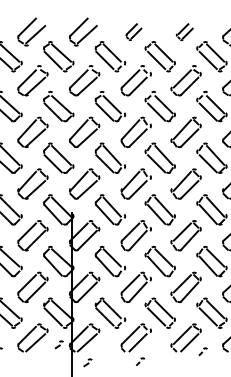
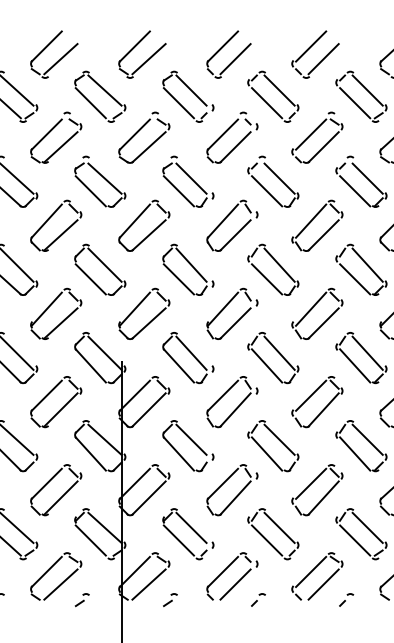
part: (133, 31) -> (227, 53), size x1.67
part: (184, 31) -> (314, 53), size x1.67
part: (58, 344) -> (81, 599), moved
part: (140, 361) -> (258, 599), moved
part: (87, 362) -> (169, 599), moved

